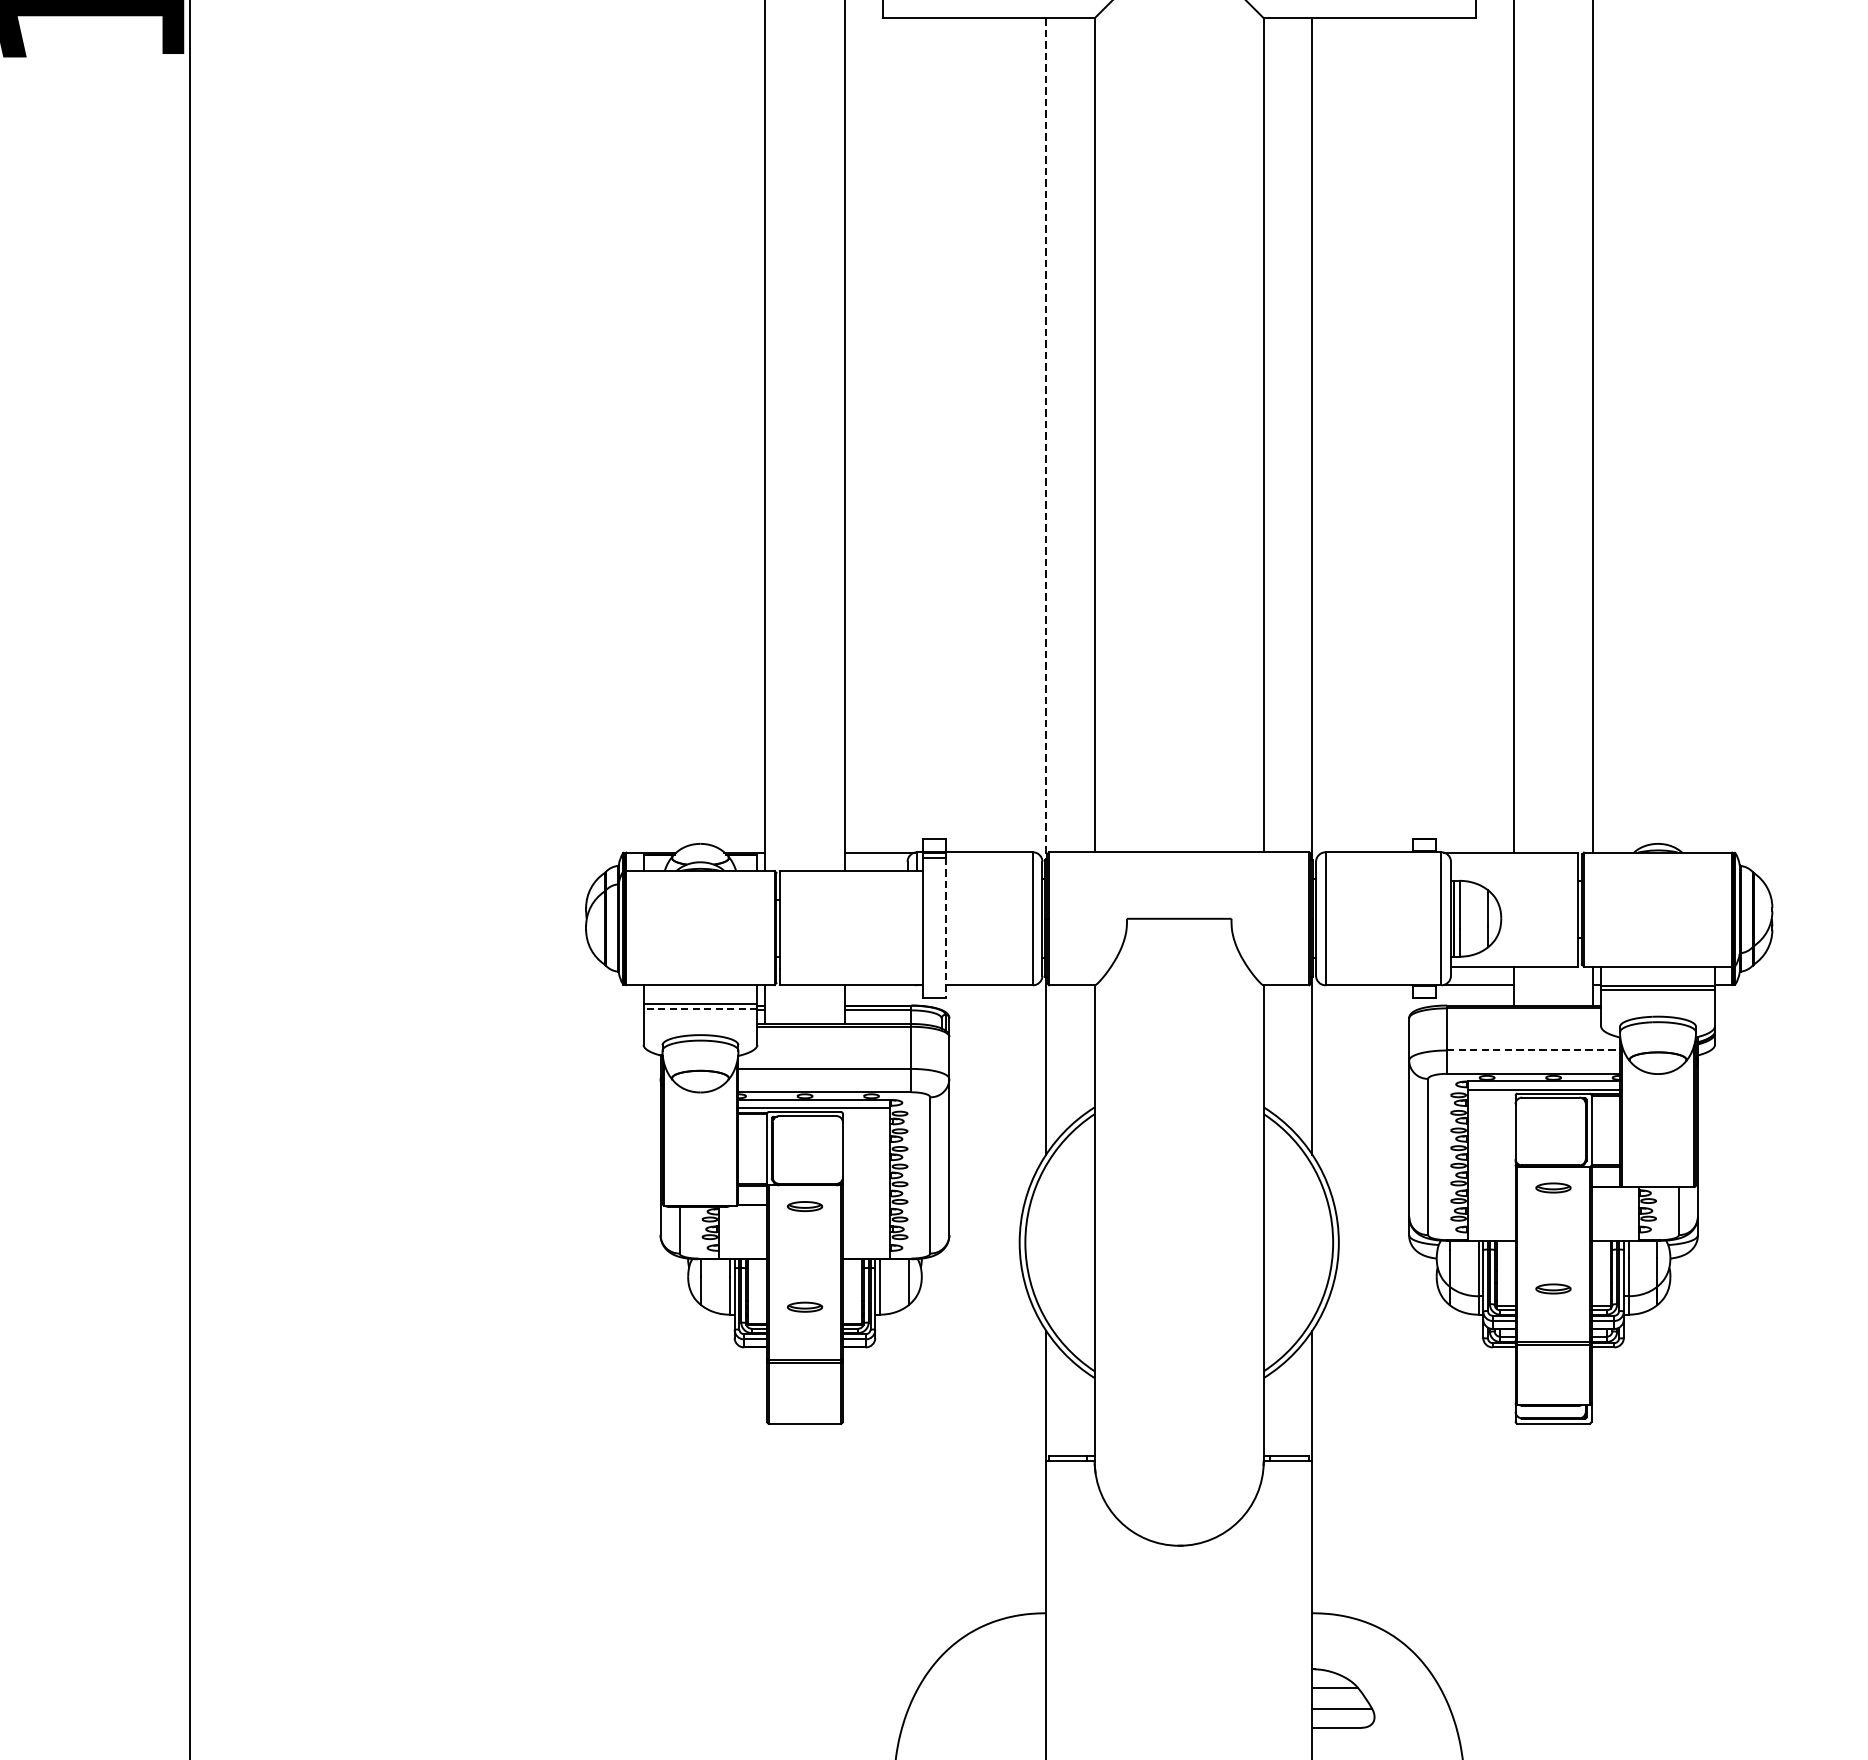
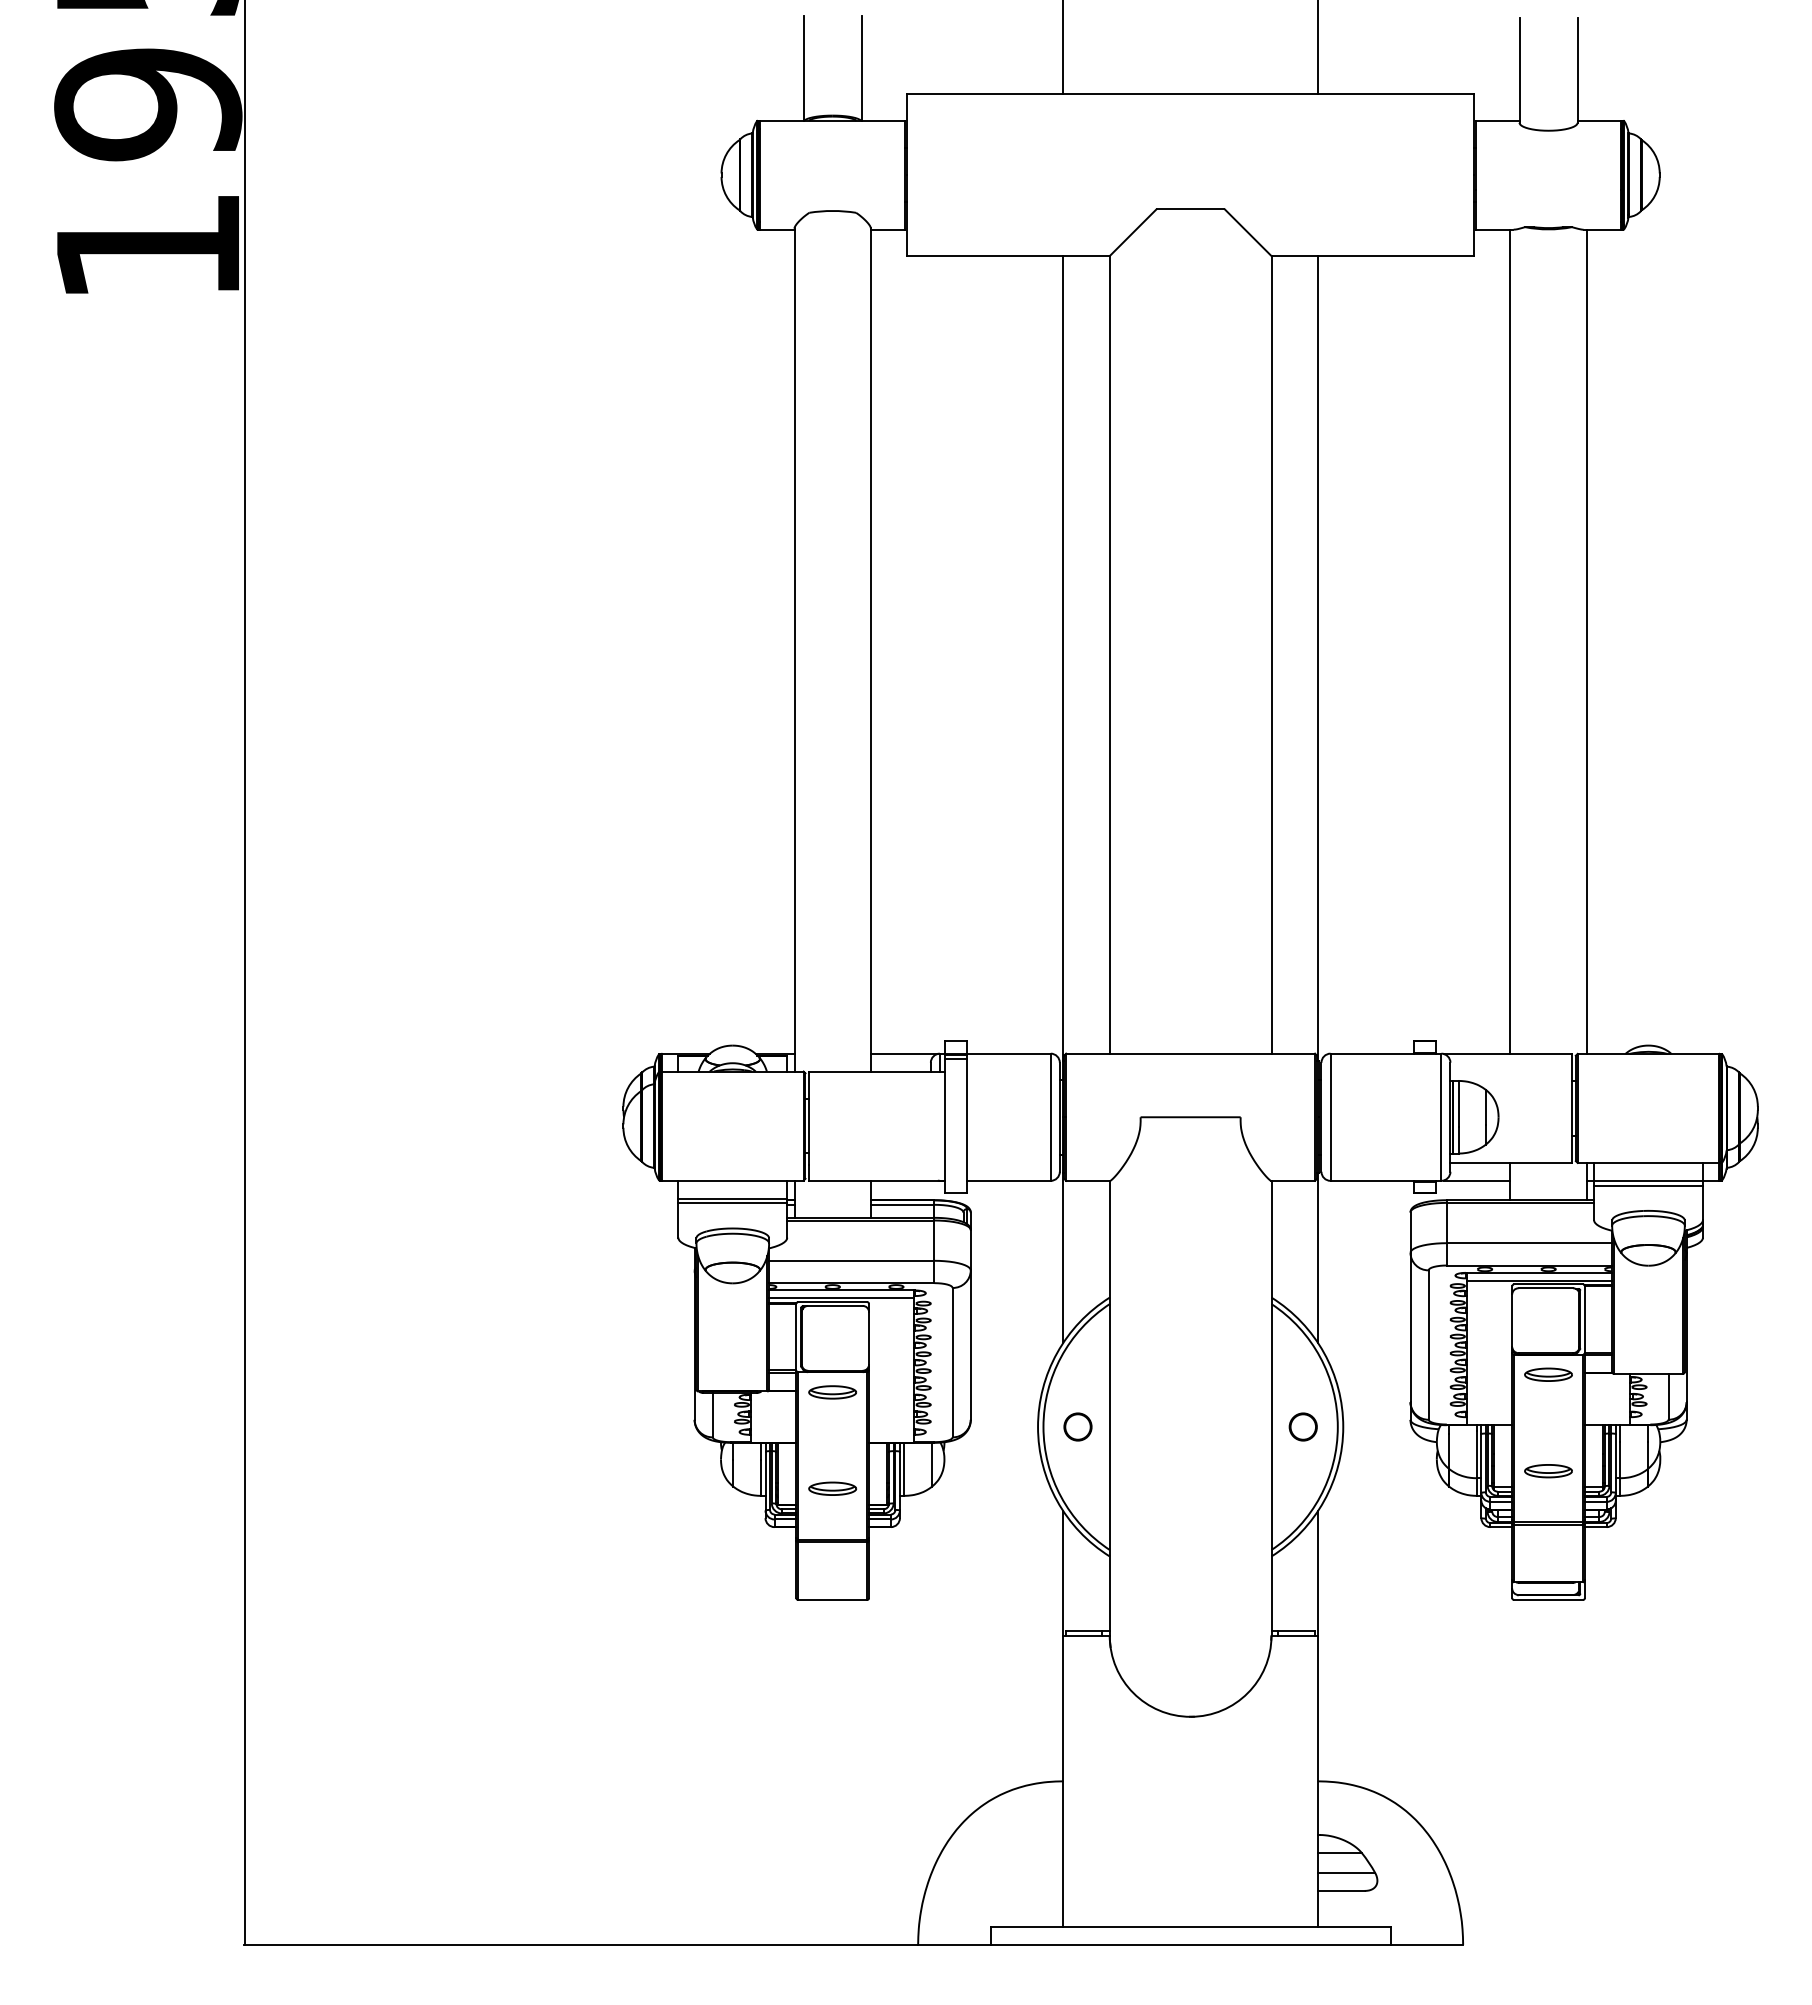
line: (1046, 439) -> (1063, 658), dashed -> solid
line: (945, 928) -> (967, 1126), dashed -> solid
line: (700, 1008) -> (732, 1203), dashed -> solid
line: (1533, 1050) -> (1529, 1243), dashed -> solid
part: (1553, 1187) -> (1548, 1374), size x1.43
part: (804, 1206) -> (832, 1392), size x1.43
circle: (1060, 1242) -> (1077, 1426), added
circle: (1296, 1242) -> (1302, 1426), added
part: (1553, 1289) -> (1548, 1471), size x1.43
part: (804, 1307) -> (832, 1488), size x1.43

